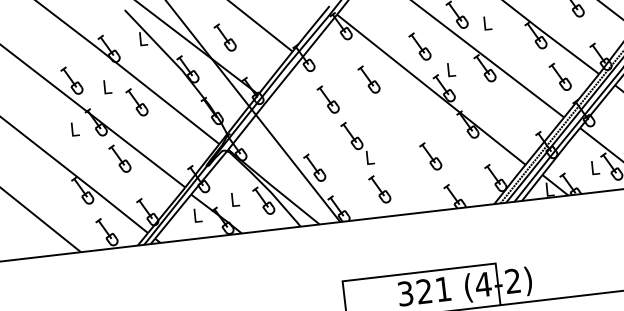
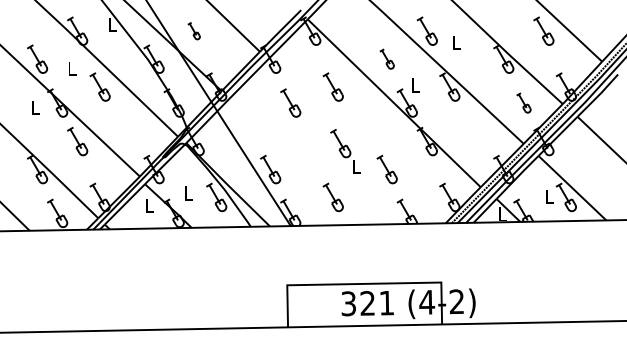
part: (224, 36) -> (193, 30), size x0.6
part: (419, 45) -> (386, 58), size x0.7
part: (559, 76) -> (523, 102), size x0.7
part: (357, 143) -> (345, 151), moved

